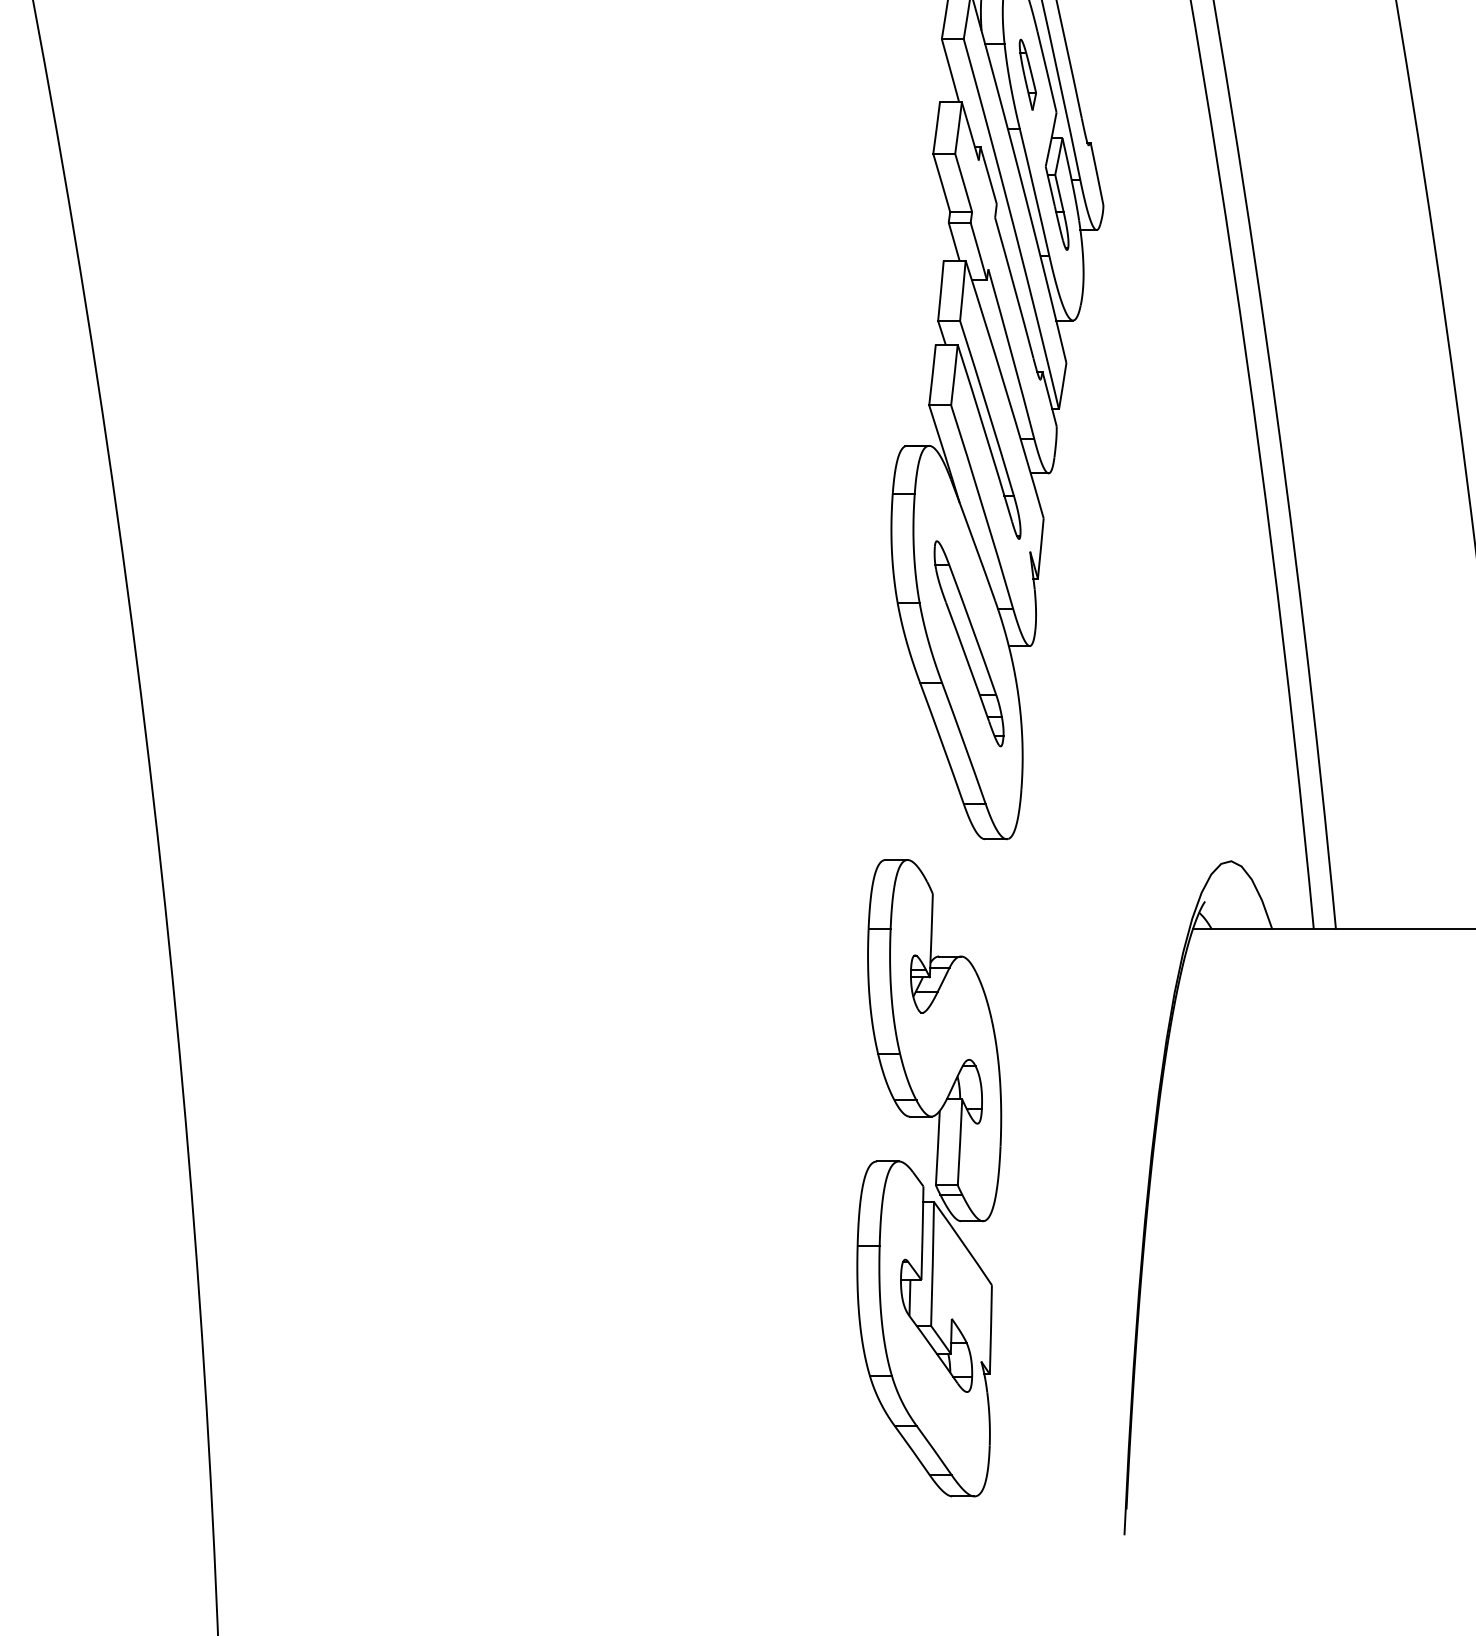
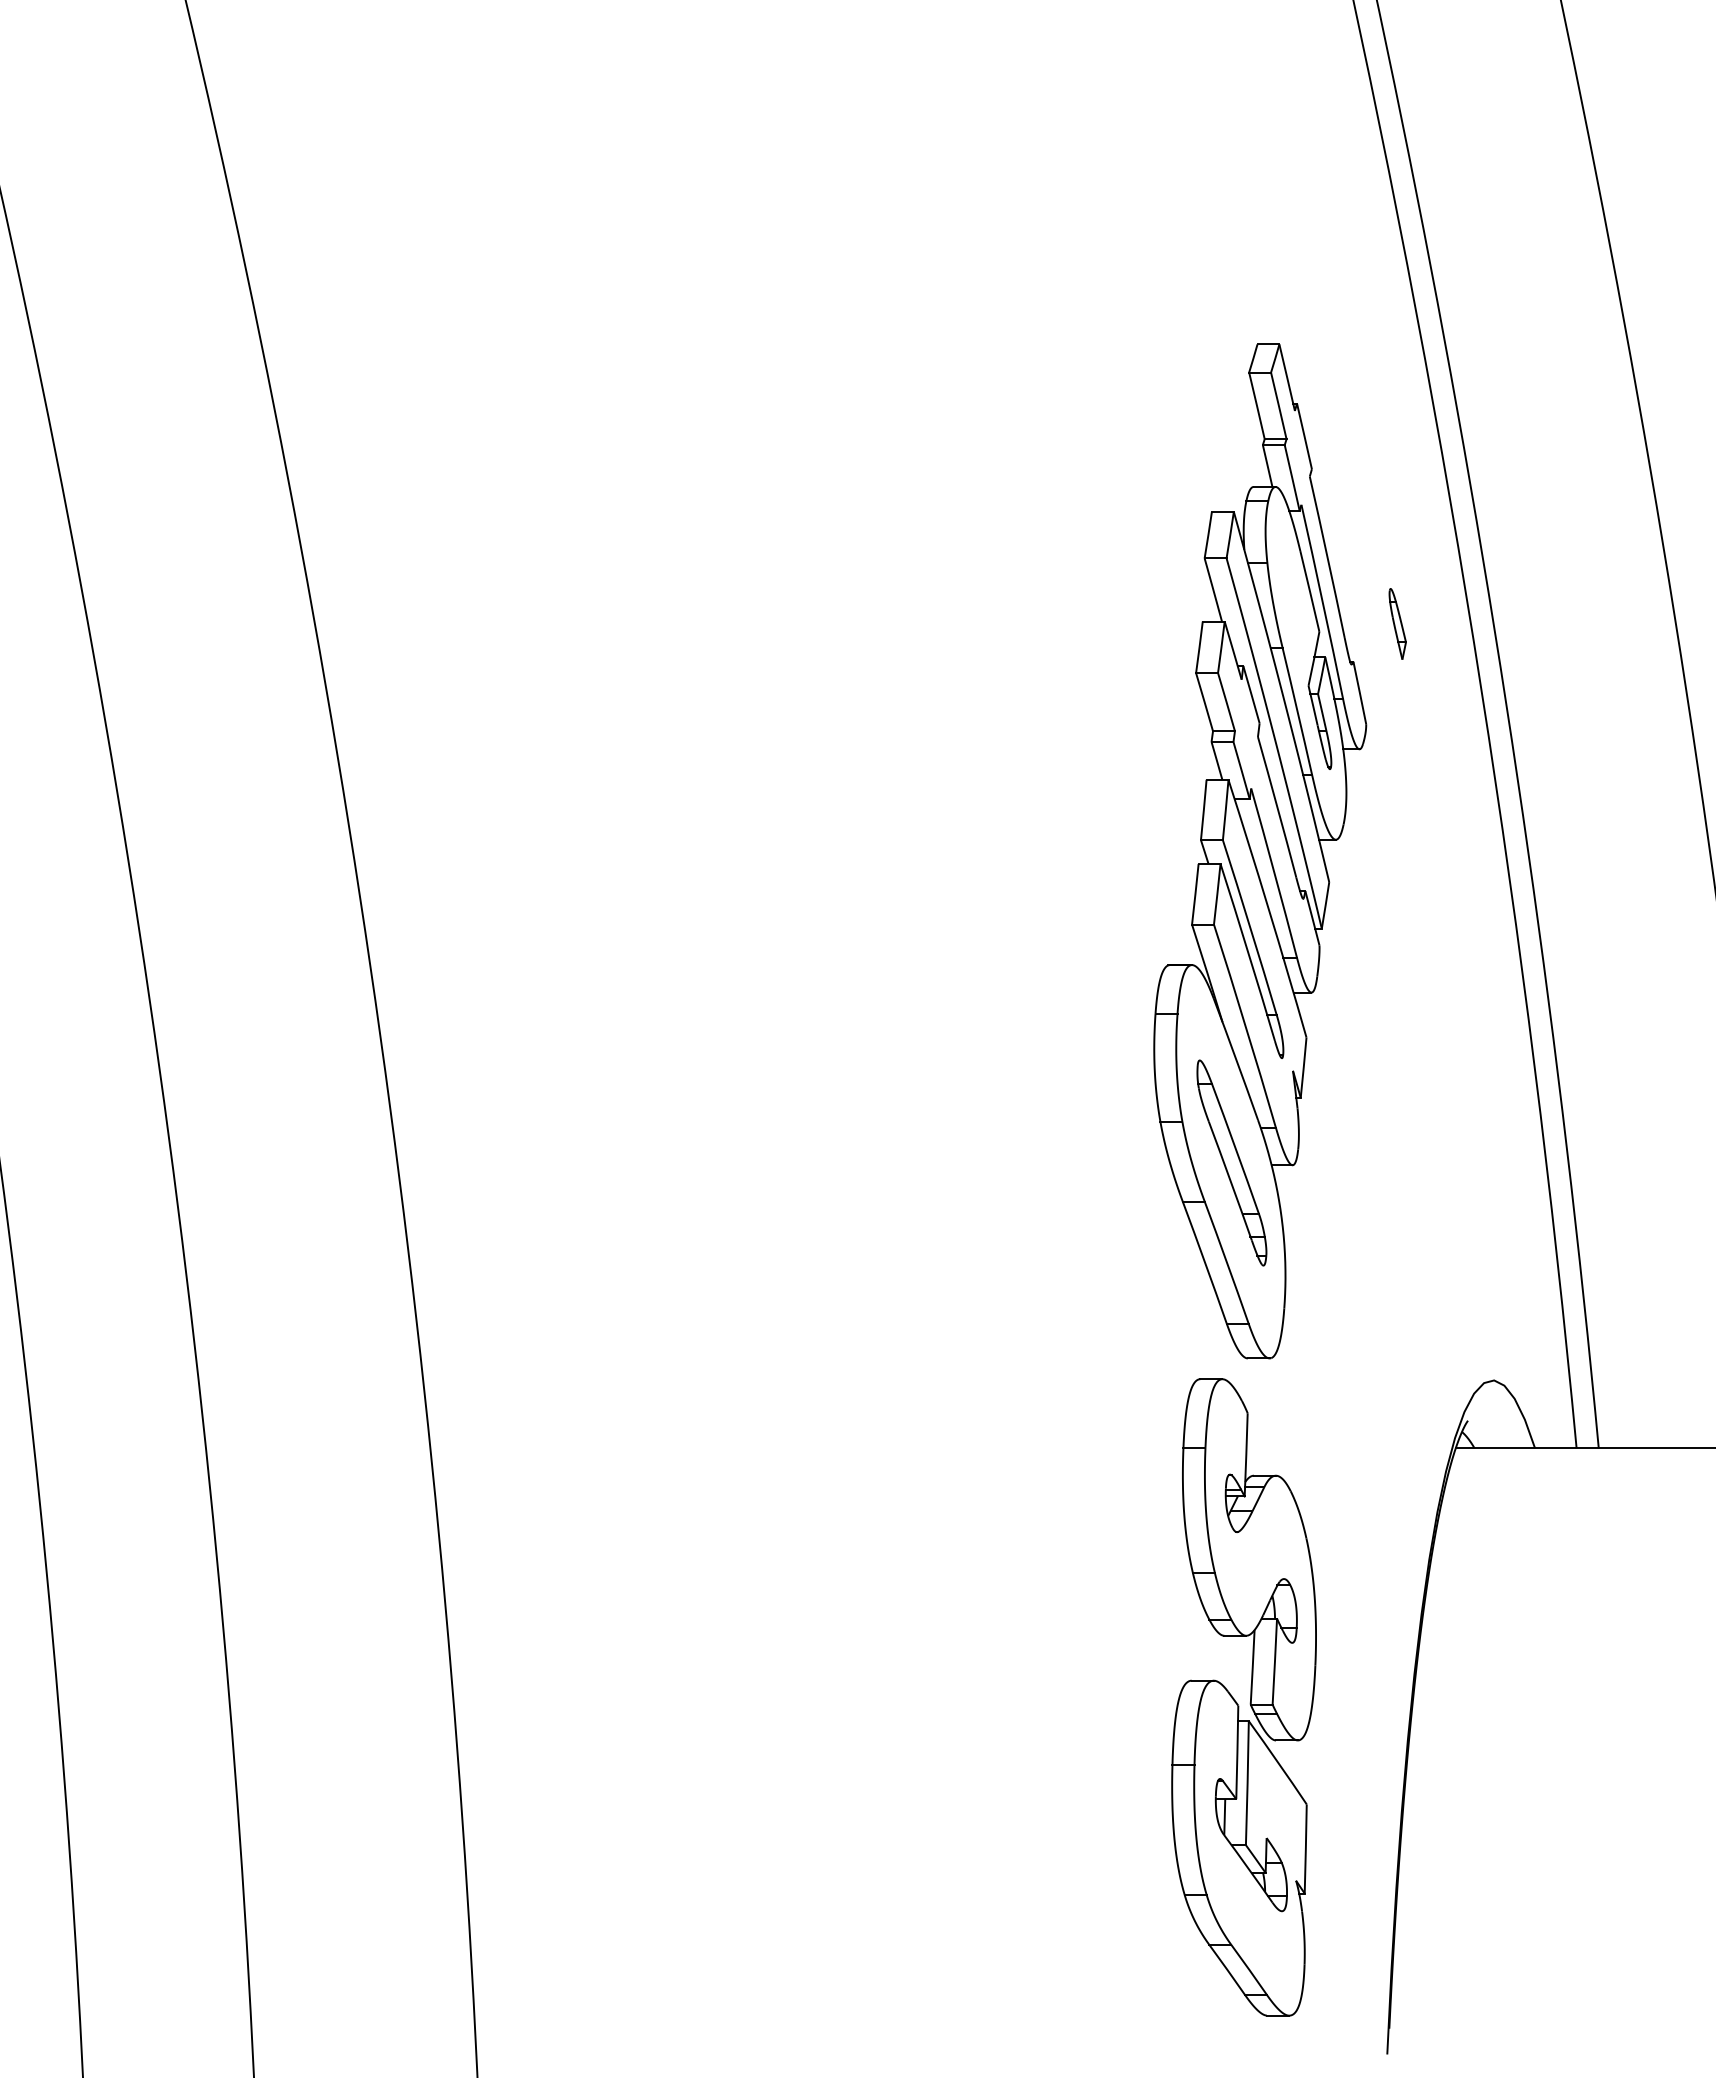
part: (1027, 74) -> (1397, 623), moved
part: (935, 1178) -> (1250, 1697), moved

